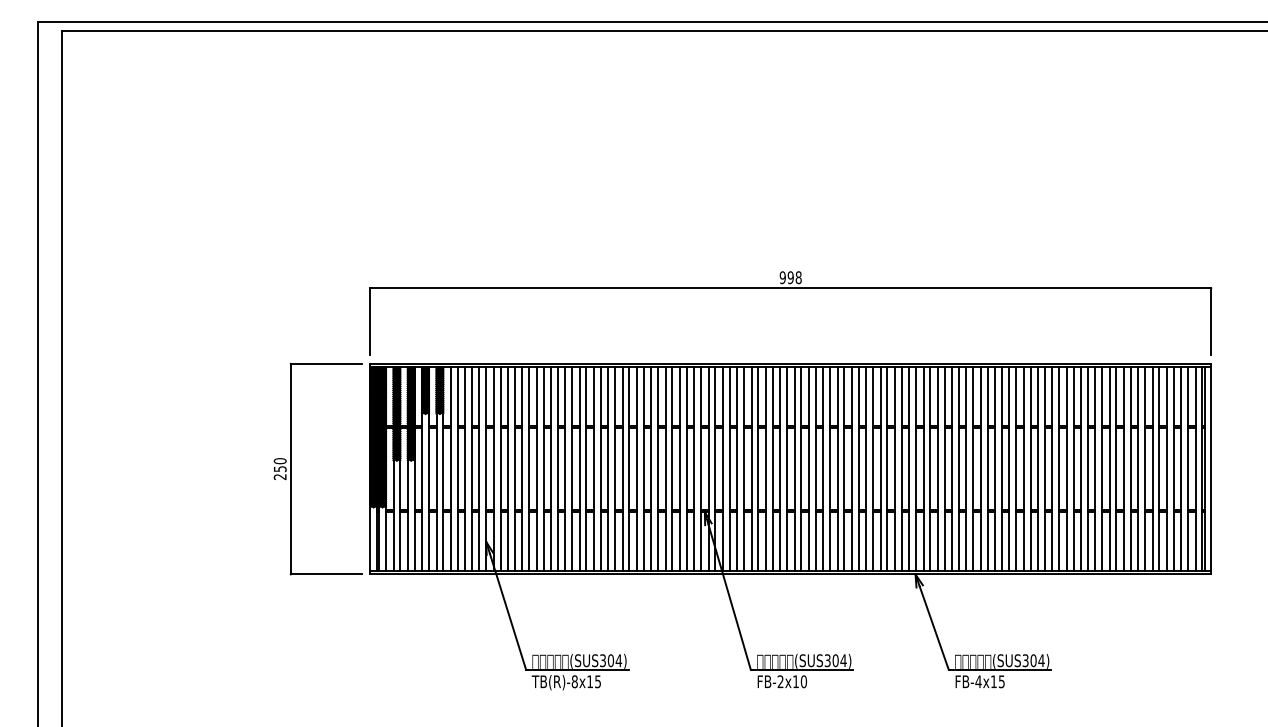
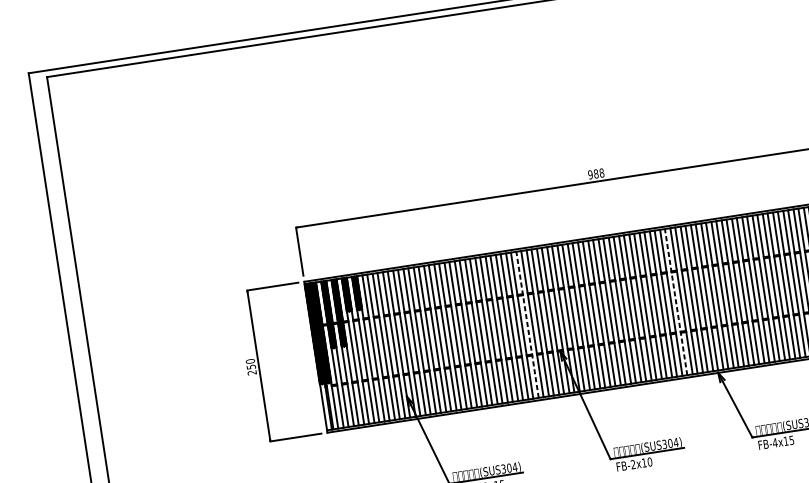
text: (790, 277) -> (596, 173), 998 -> 988
line: (665, 469) -> (527, 325), solid -> dashed
line: (872, 469) -> (675, 302), solid -> dashed

